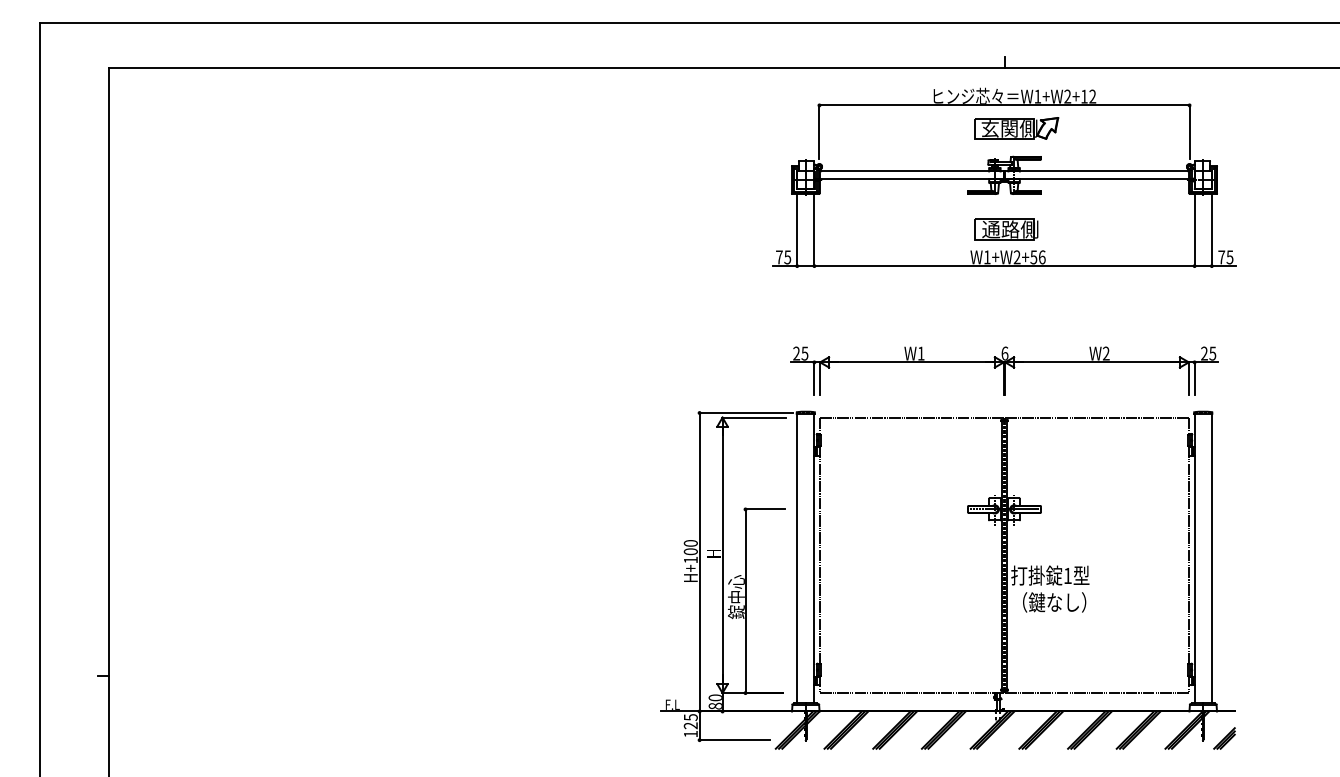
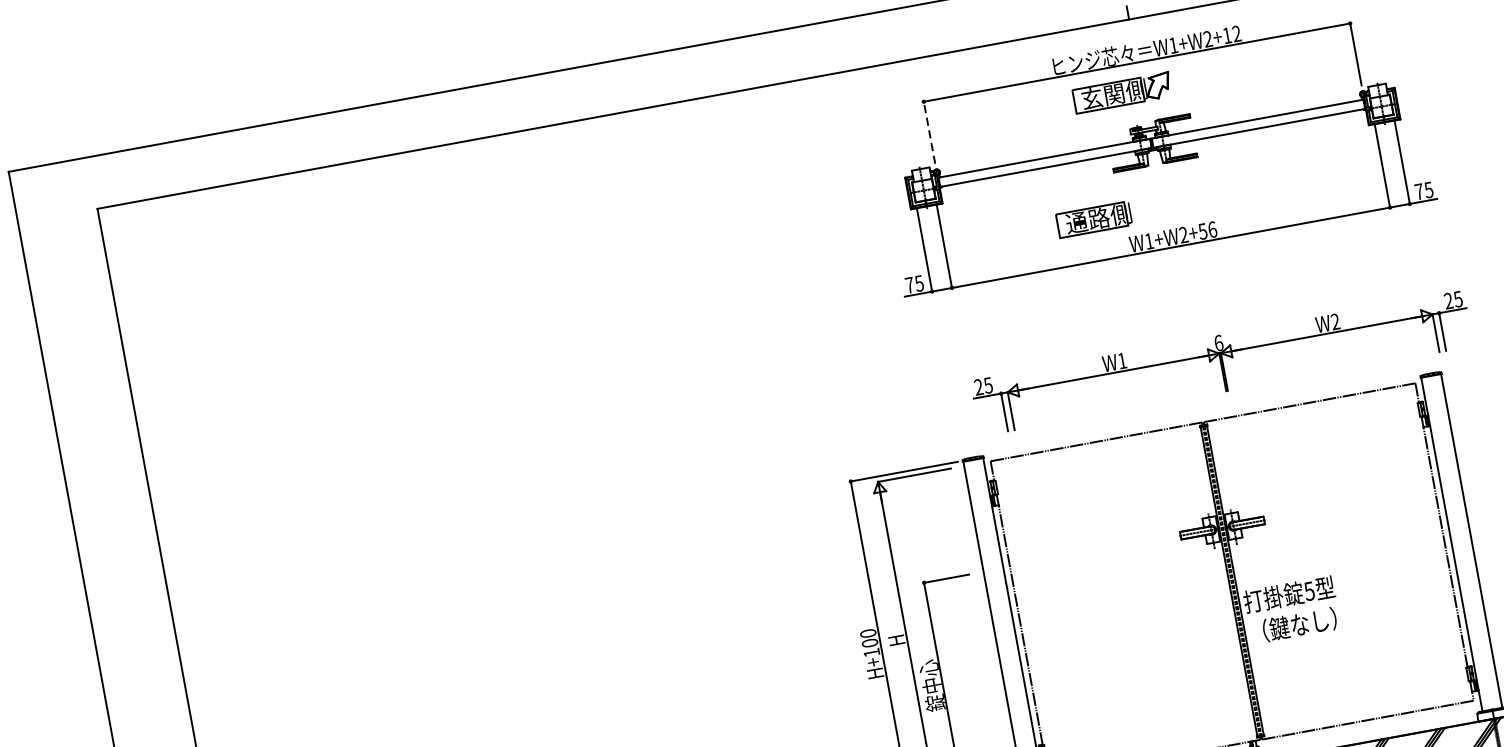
part: (1016, 128) -> (1122, 92), moved
line: (819, 131) -> (929, 131), solid -> dashed
part: (1006, 229) -> (1094, 219), moved
part: (1004, 370) -> (1221, 362), moved
text: (1067, 576) -> (1309, 592), 1 -> 5

